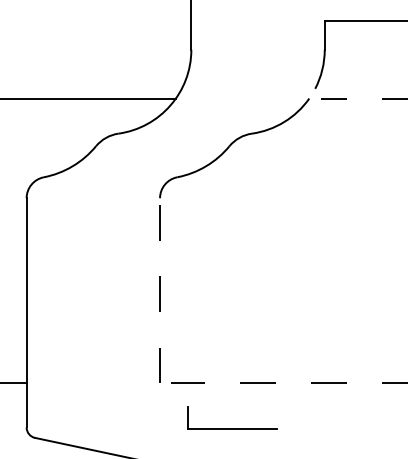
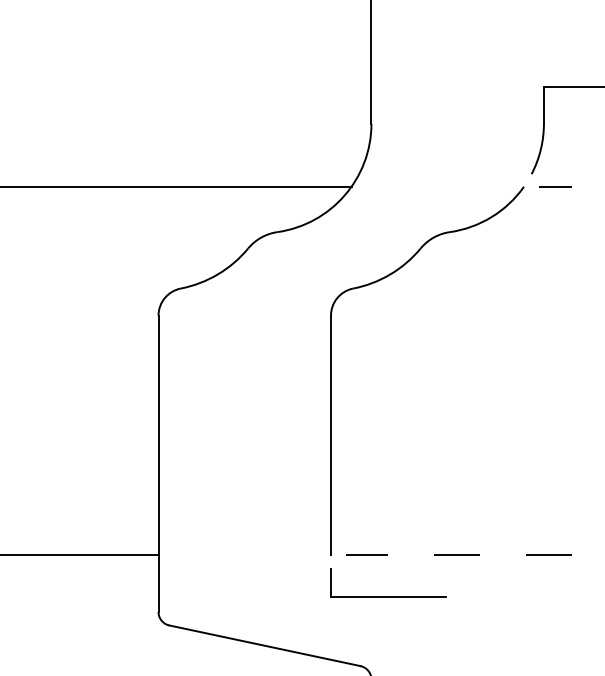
line: (160, 290) -> (331, 435), dashed -> solid
part: (232, 427) -> (388, 596), moved

